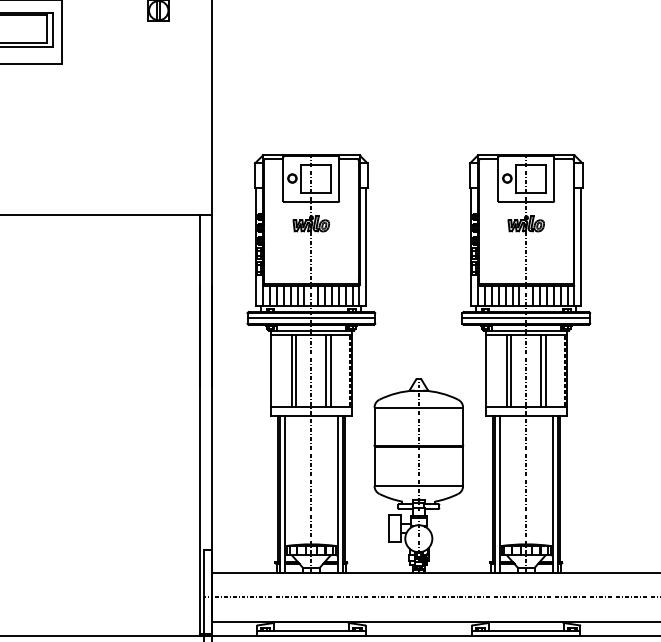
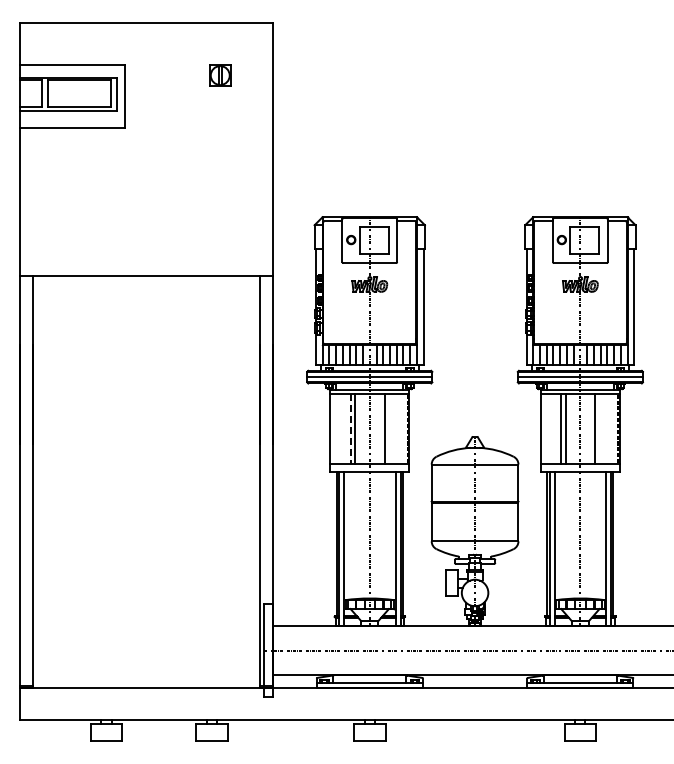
line: (330, 370) -> (388, 428), removed
line: (545, 370) -> (599, 428), removed
line: (291, 371) -> (350, 429), solid -> dashed

